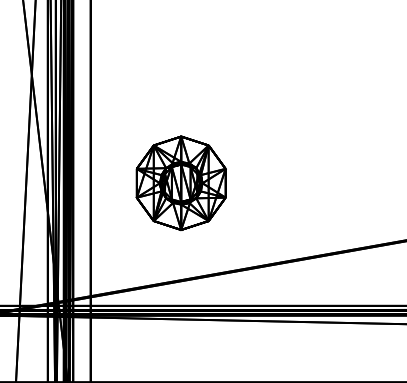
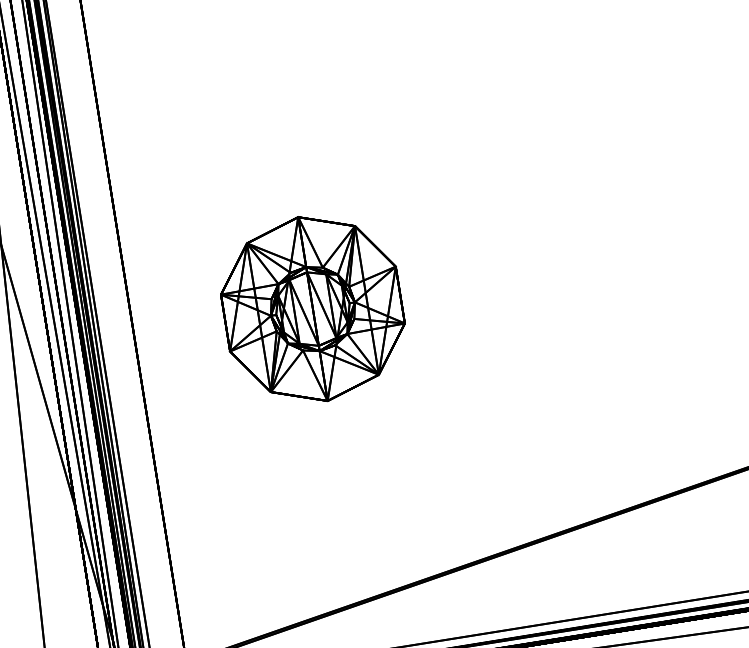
part: (180, 183) -> (311, 309), moved

